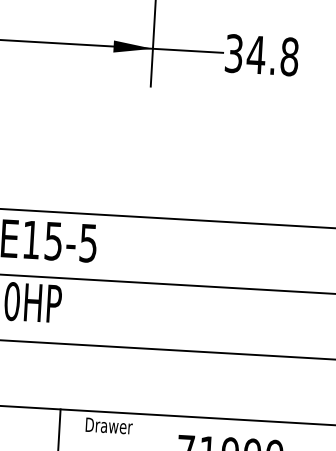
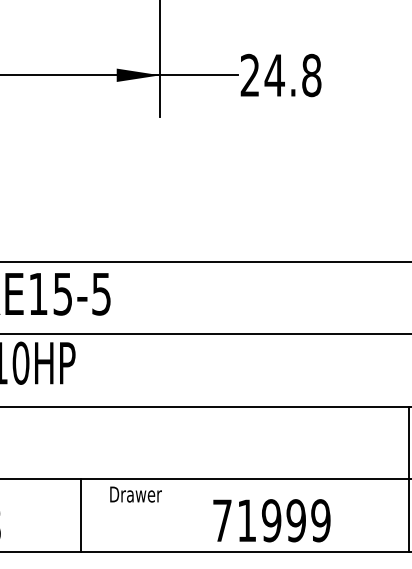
text: (233, 53) -> (249, 75), 34.8 -> 24.8

